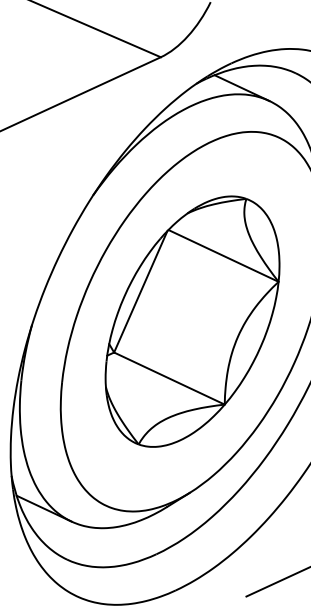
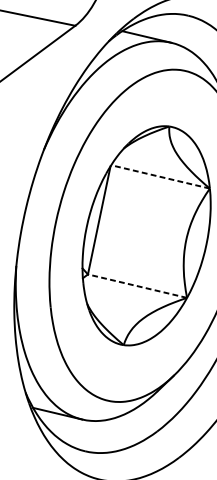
line: (223, 255) -> (160, 176), solid -> dashed
line: (168, 378) -> (136, 286), solid -> dashed

